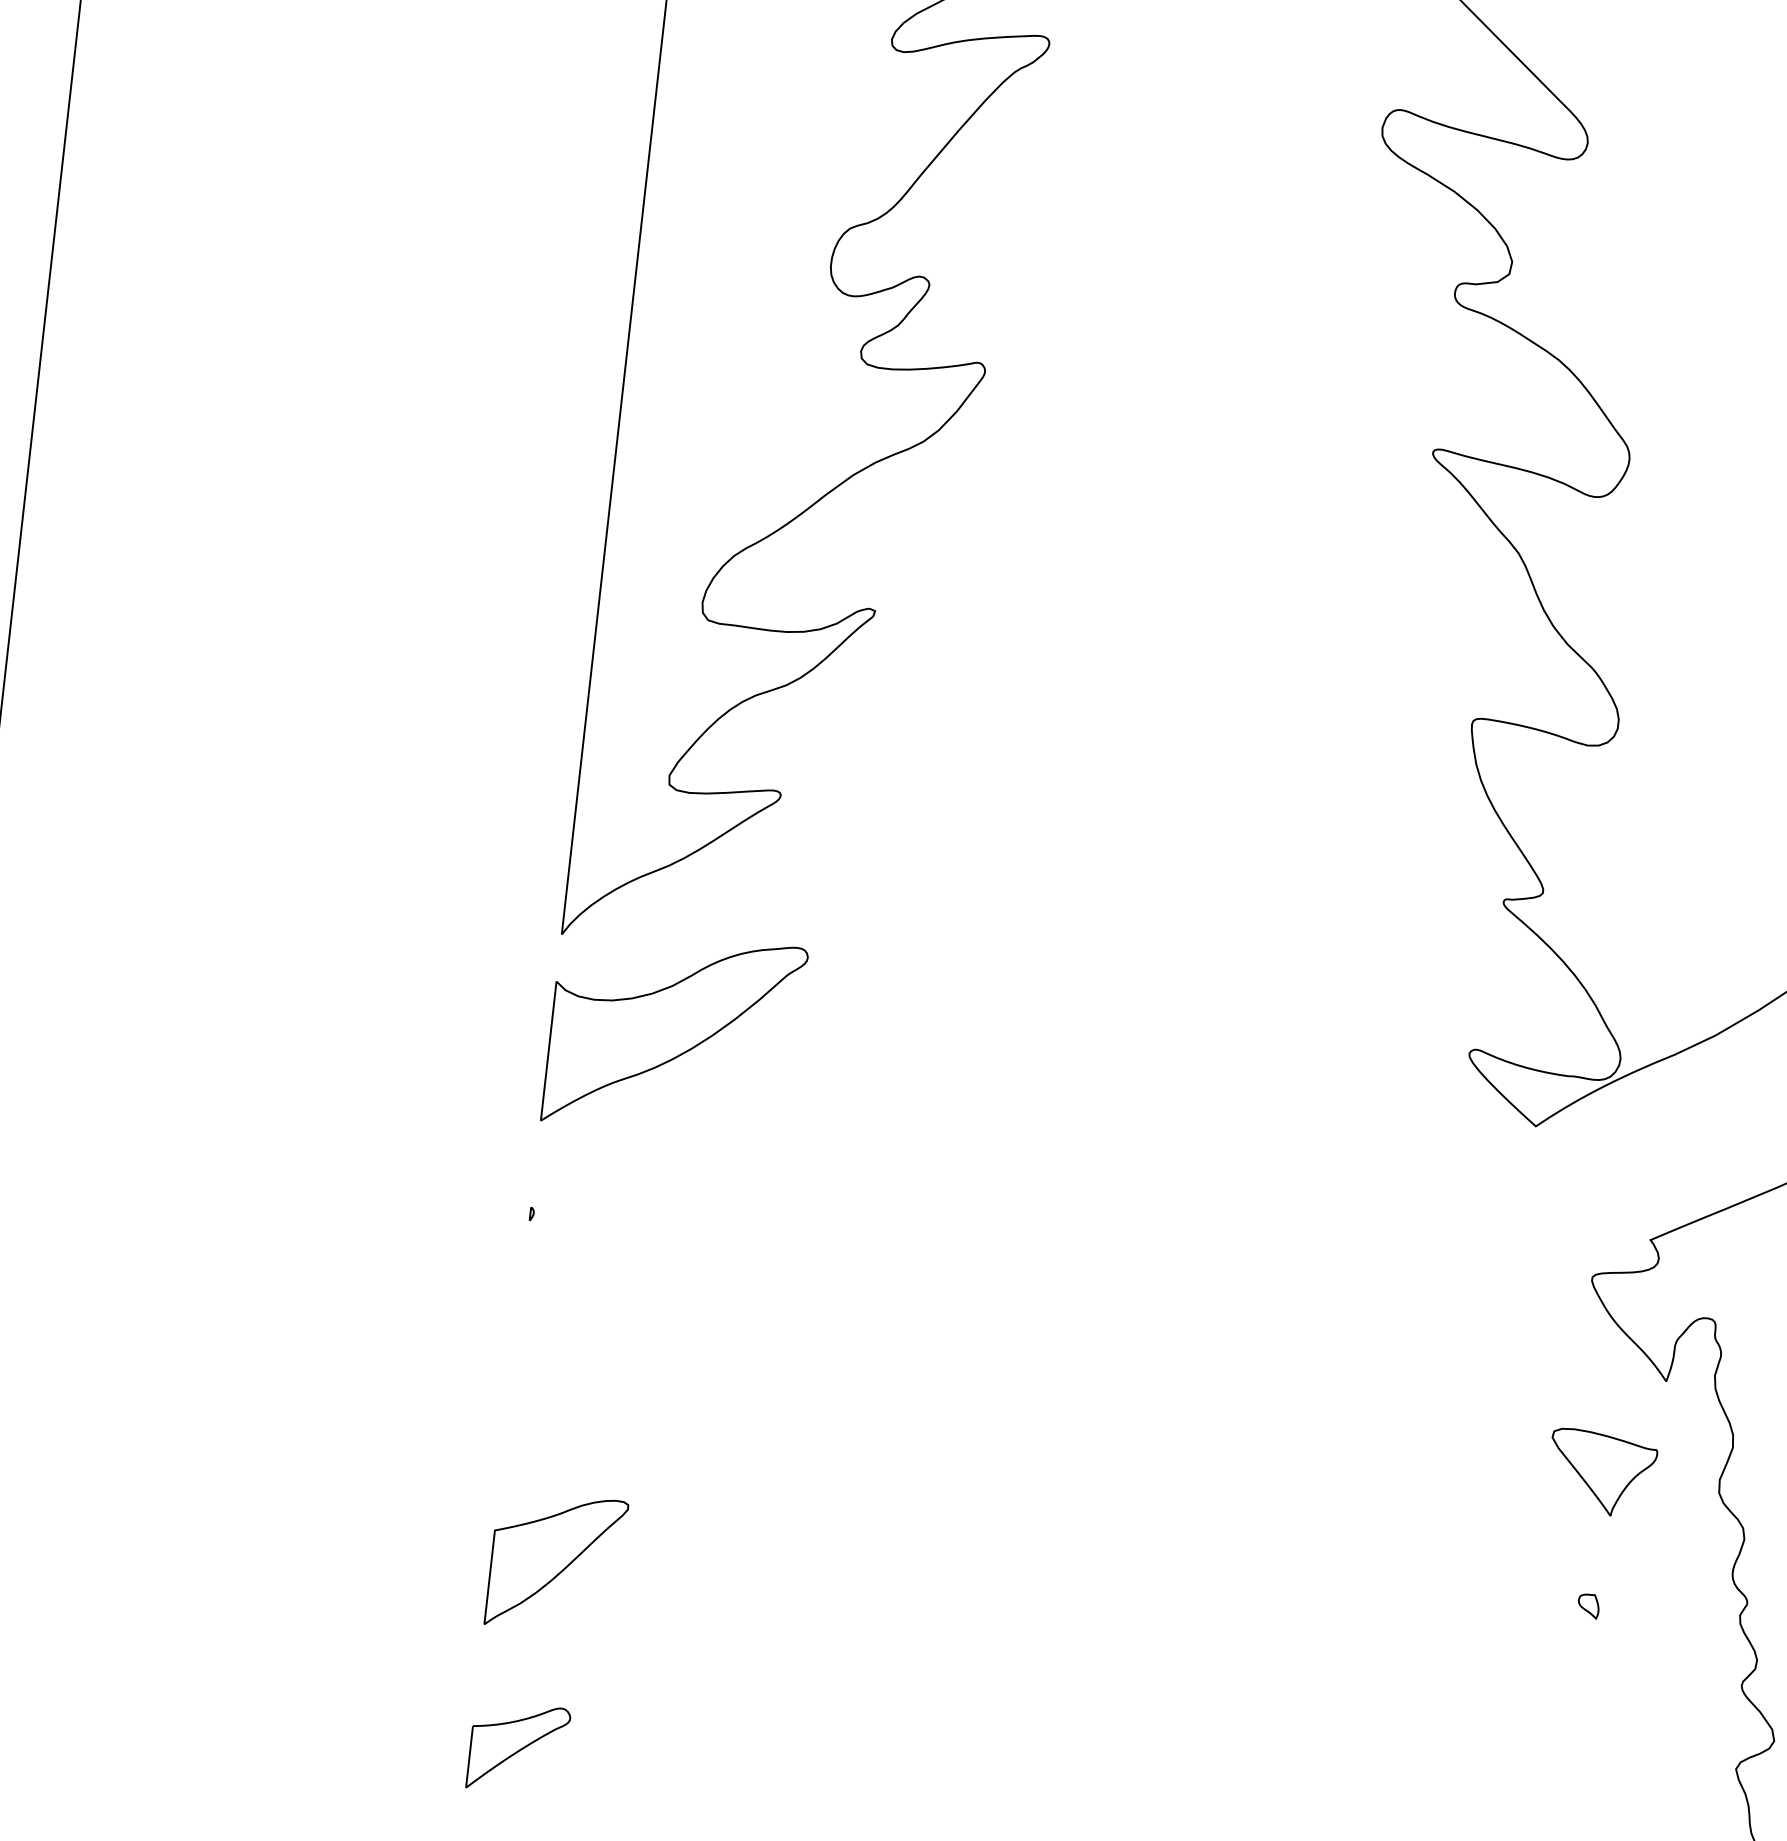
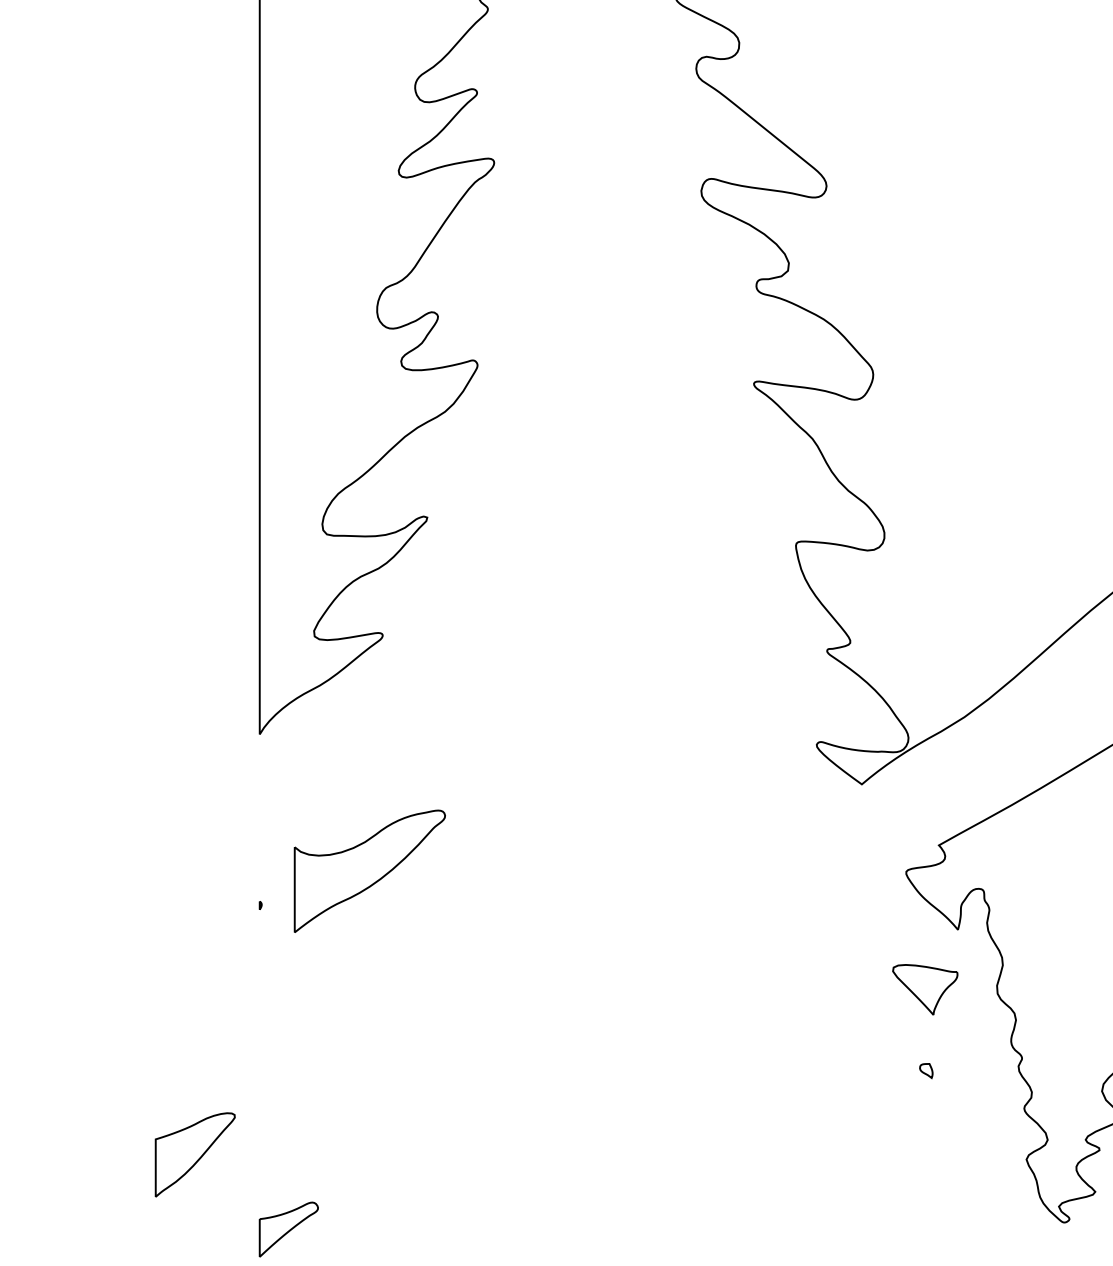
part: (674, 1033) -> (369, 870), moved
part: (555, 1562) -> (194, 1154), moved

